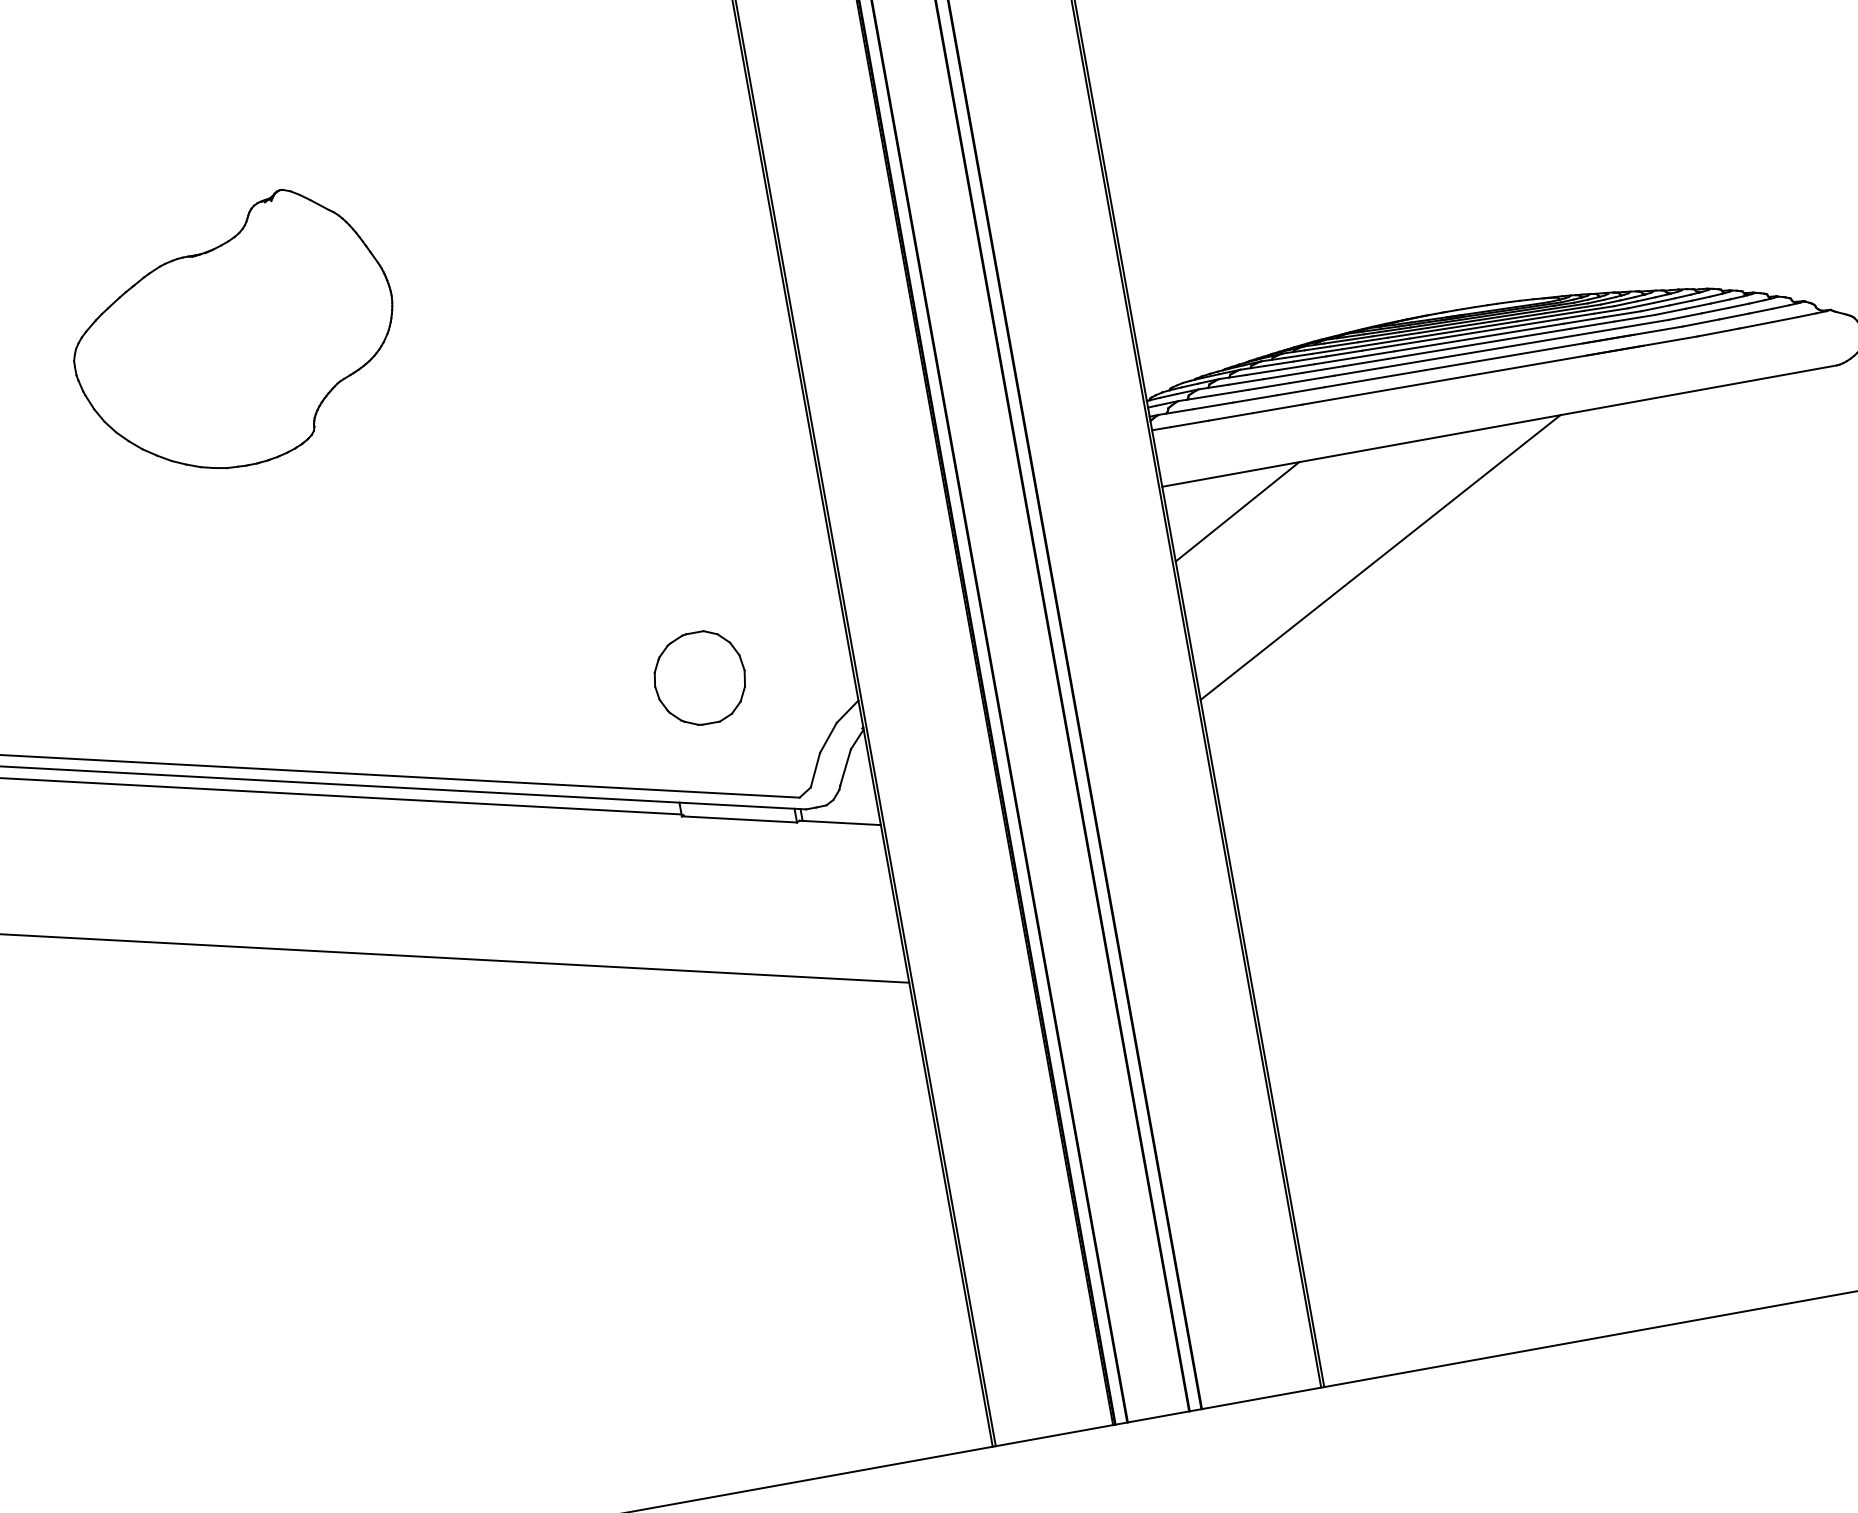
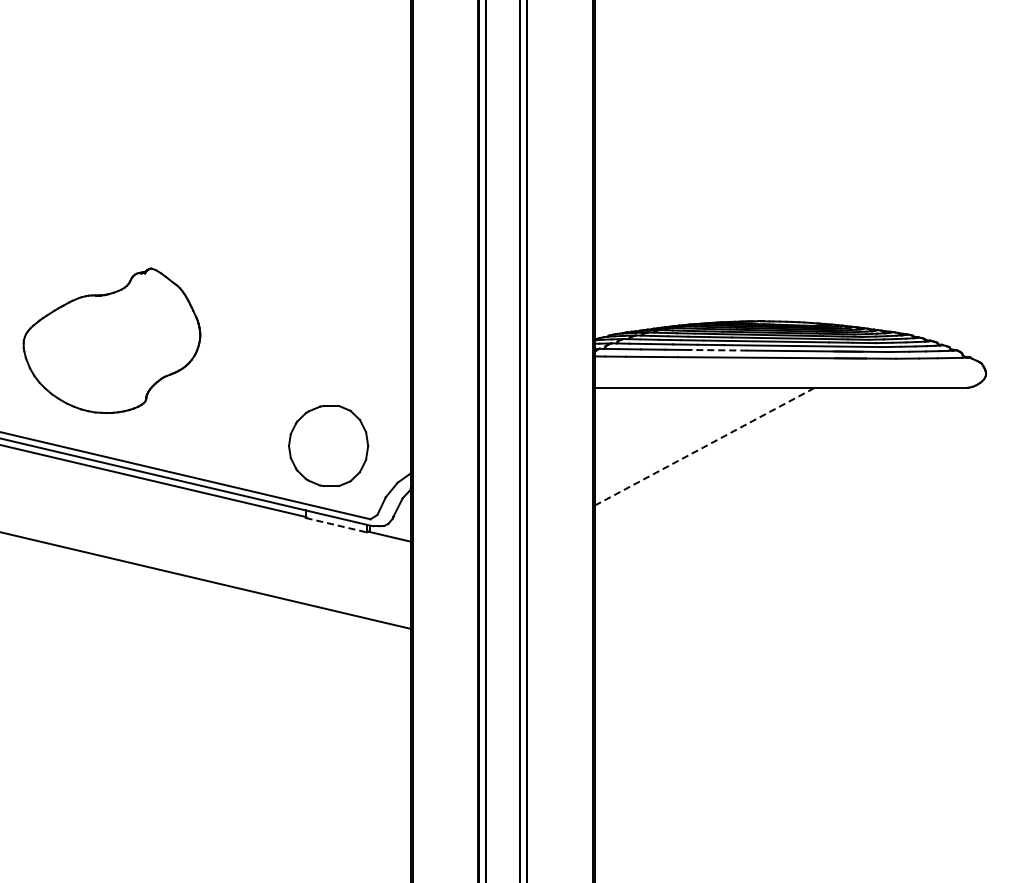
part: (232, 332) -> (111, 340), moved
line: (1375, 378) -> (719, 350), solid -> dashed
line: (1237, 512) -> (632, 408), removed
line: (1379, 557) -> (704, 446), solid -> dashed
part: (699, 677) -> (328, 445), size x1.6
line: (740, 819) -> (336, 525), solid -> dashed

